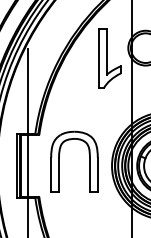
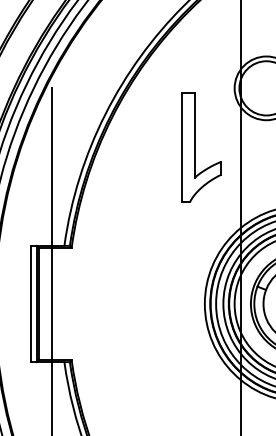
part: (109, 58) -> (200, 147), moved
part: (59, 161) -> (108, 295), removed

